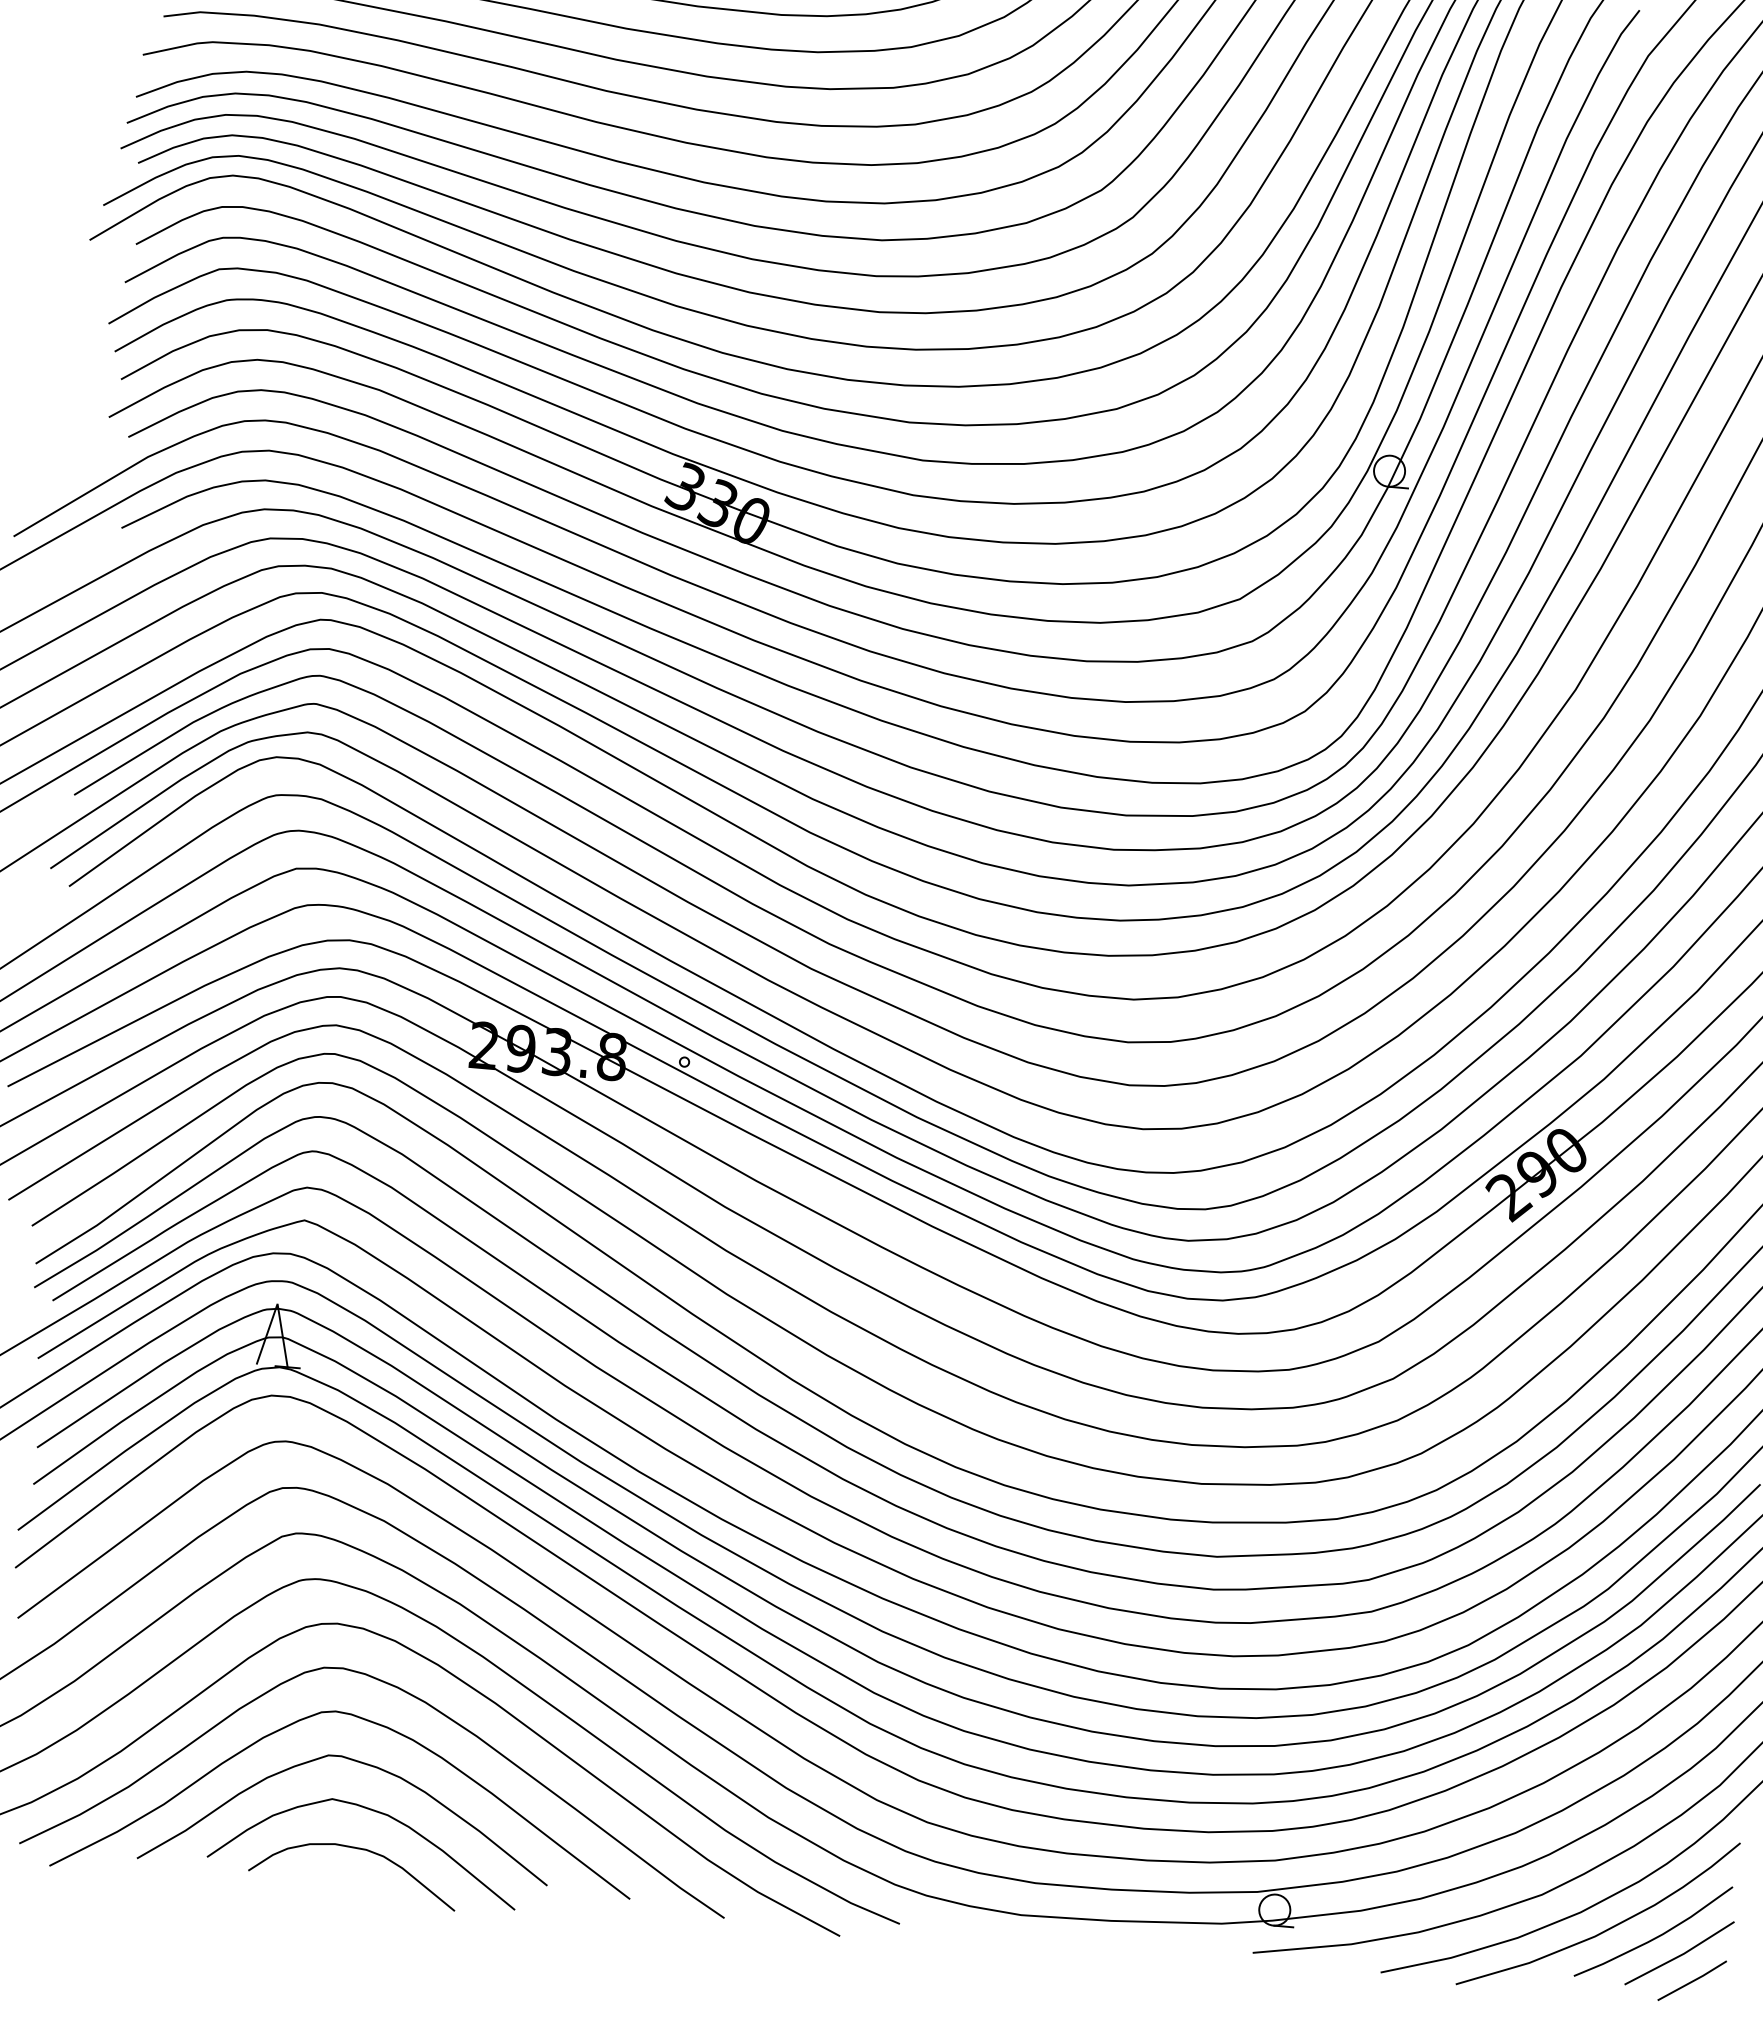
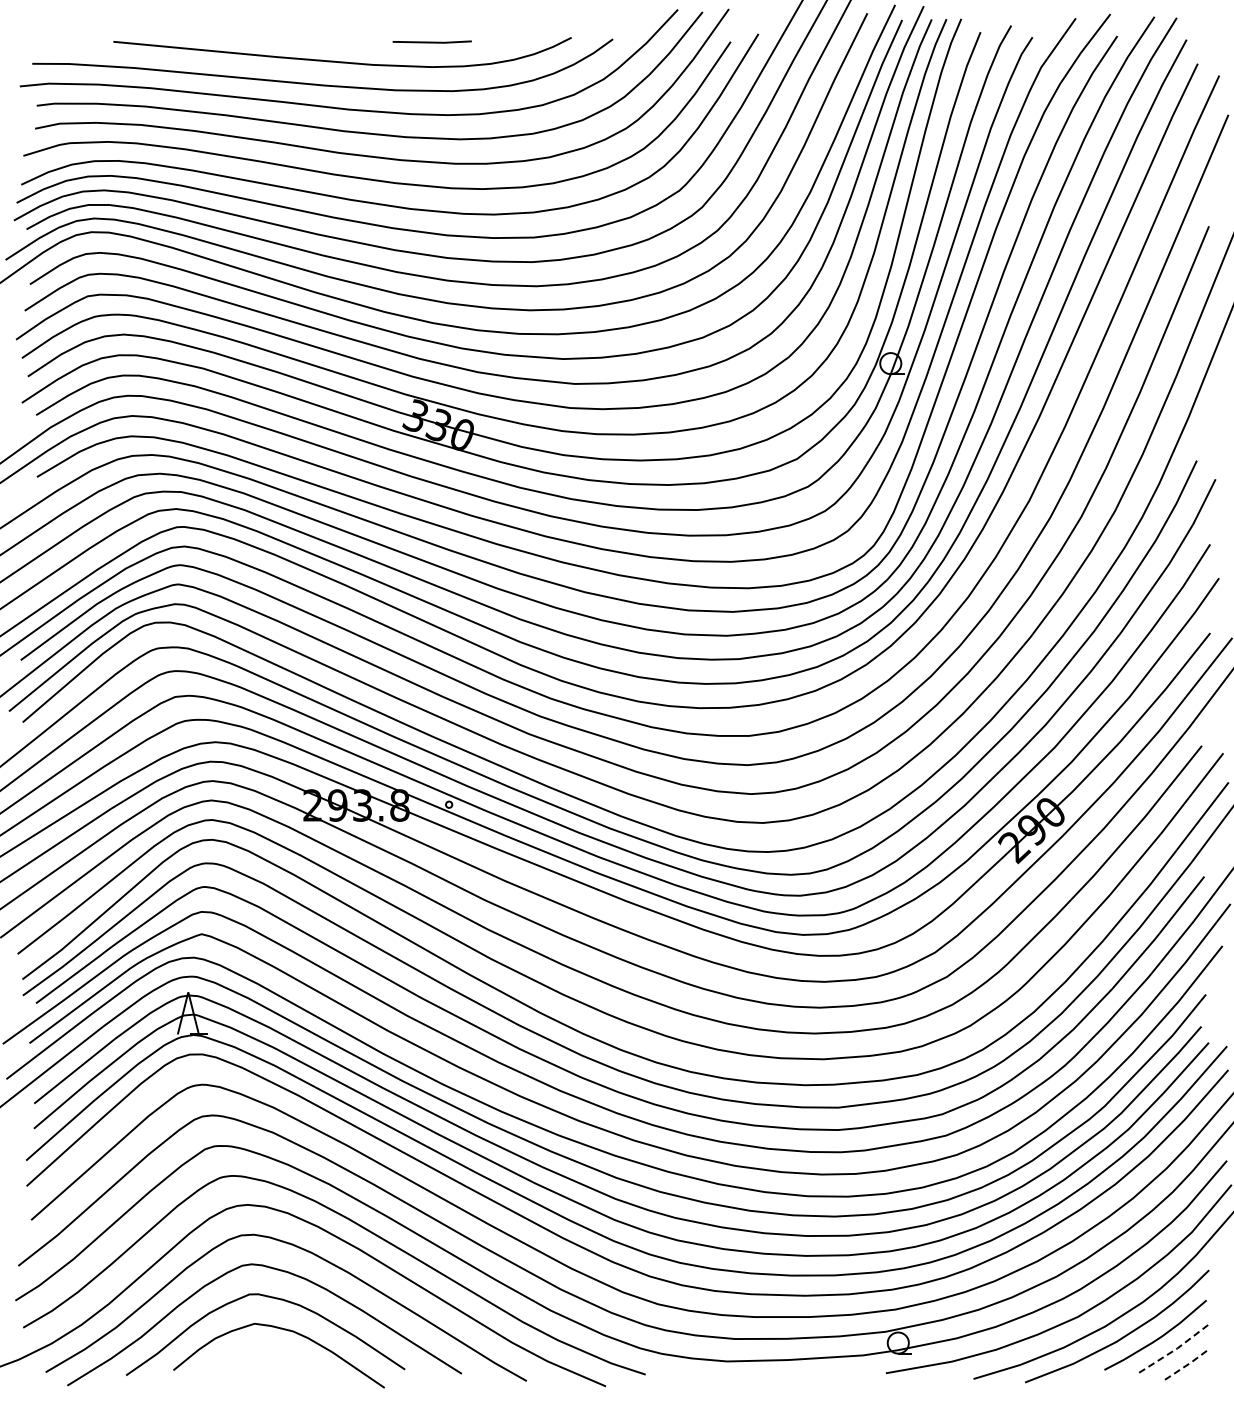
curve: (354, 1849) -> (272, 1356), removed
line: (1680, 1955) -> (1175, 1349), solid -> dashed
line: (1693, 1981) -> (1185, 1366), solid -> dashed

